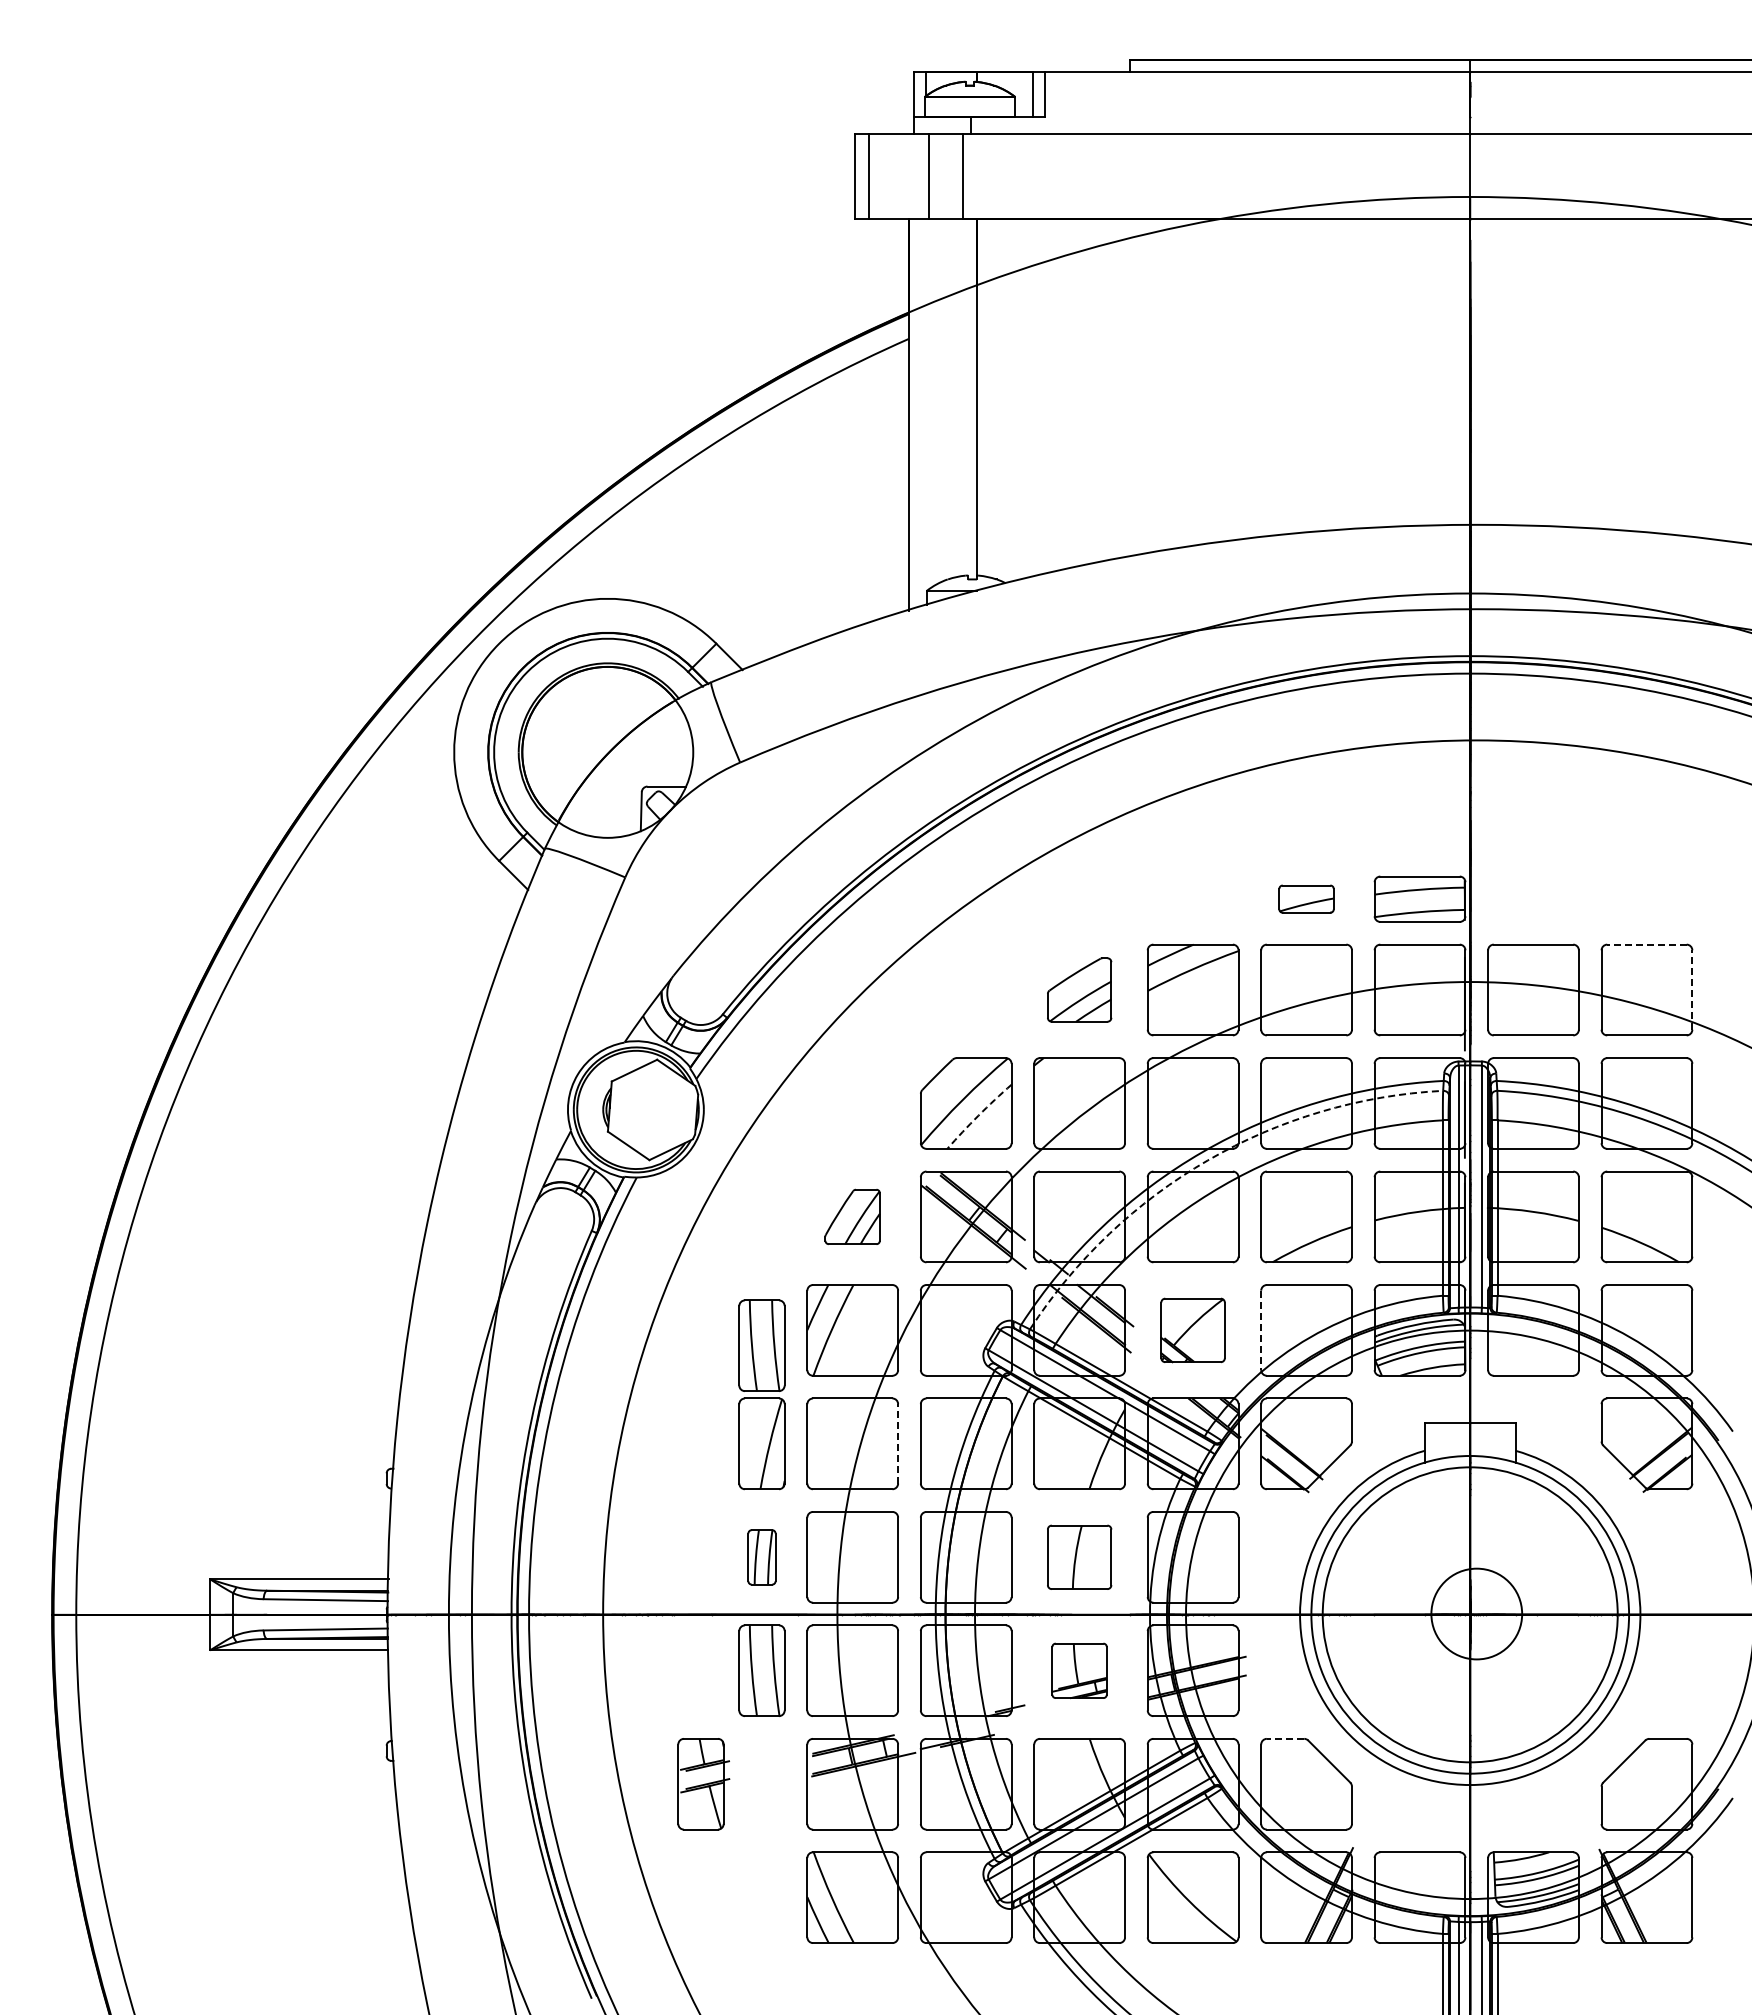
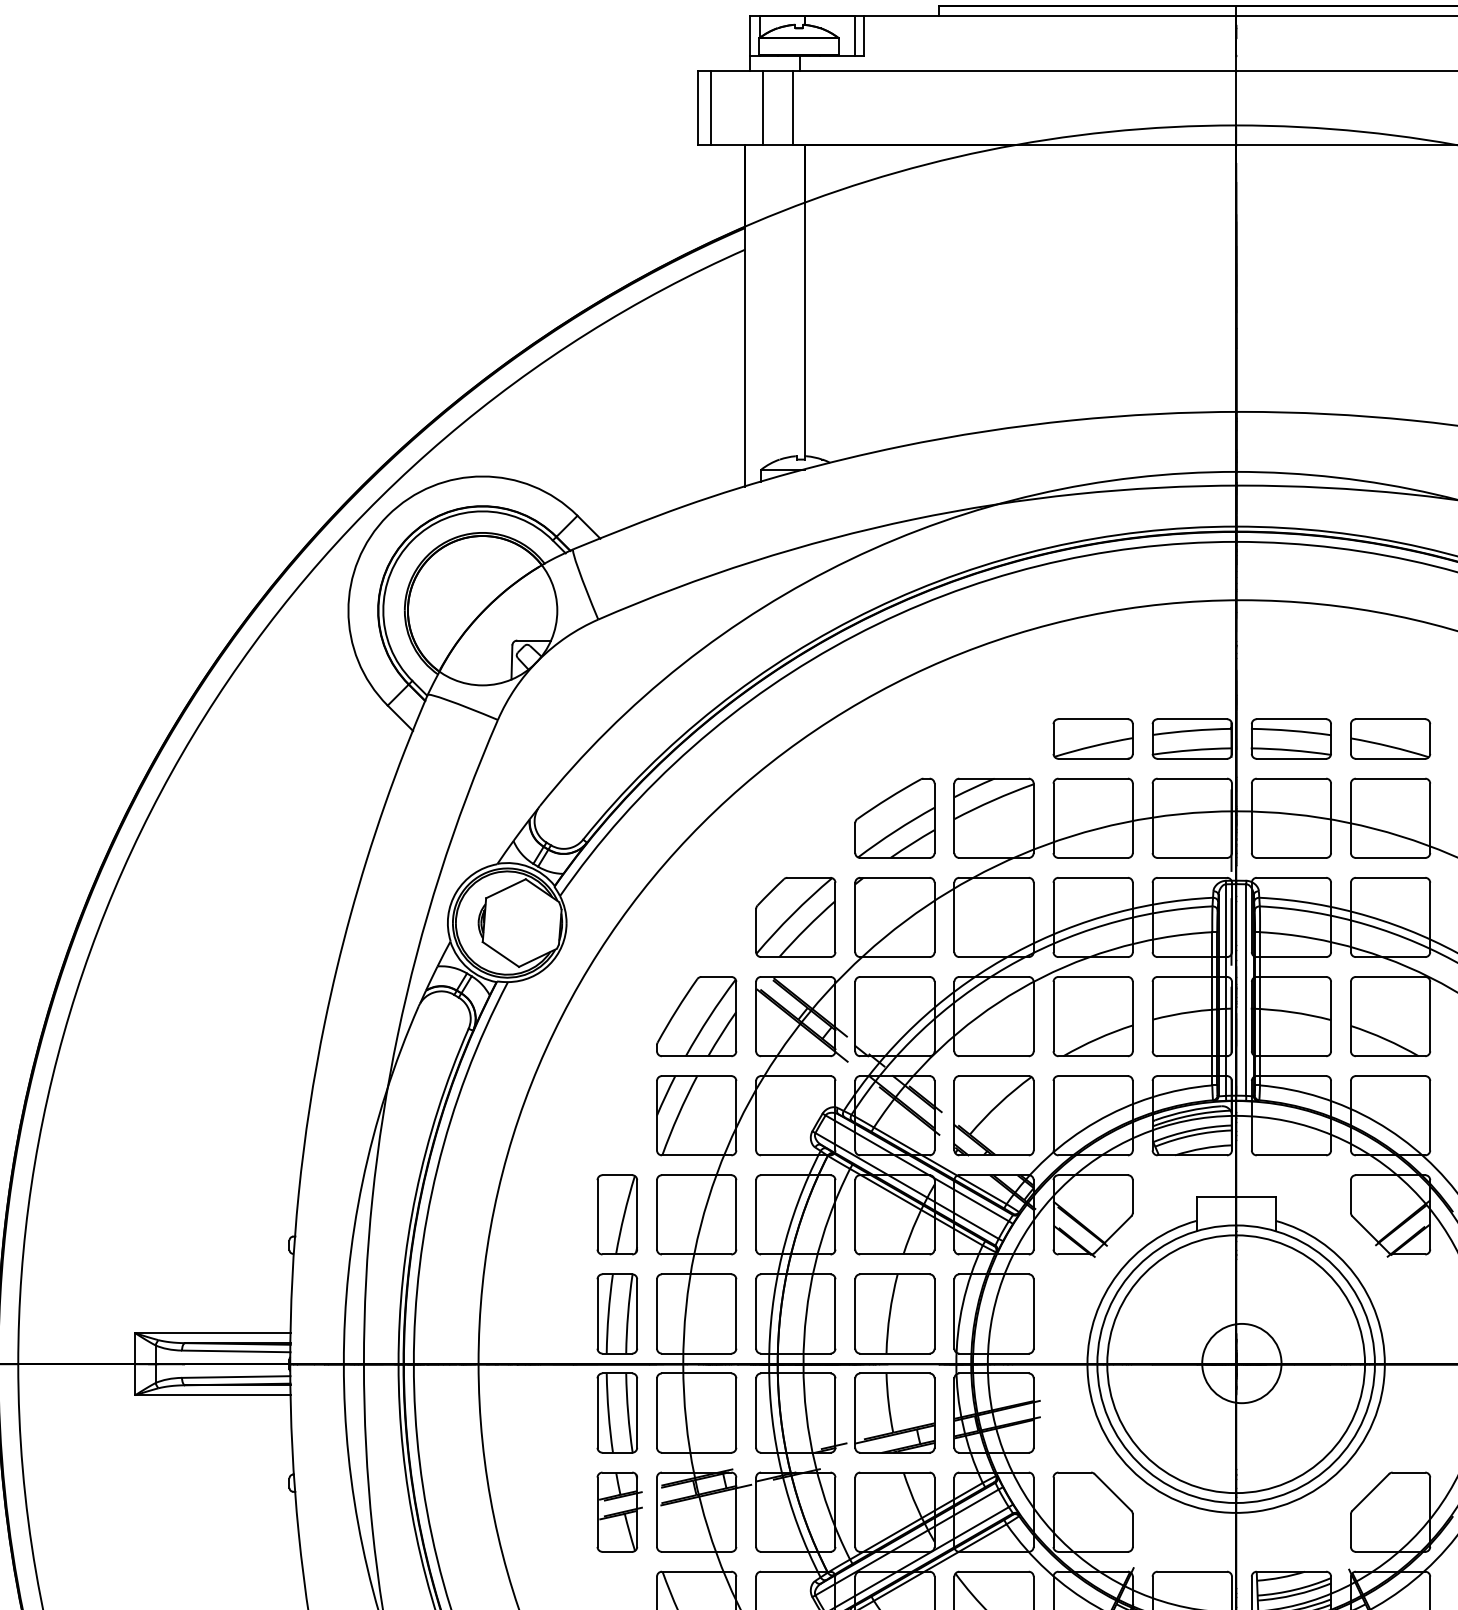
part: (1306, 898) -> (1093, 738), size x1.67
part: (1533, 898) -> (1291, 738), added
part: (1646, 898) -> (1390, 738), added
line: (1646, 944) -> (1390, 778), dashed -> solid
part: (1079, 989) -> (894, 817), size x1.43
line: (1692, 990) -> (1430, 818), dashed -> solid
arc: (978, 1115) -> (806, 927), dashed -> solid
arc: (1207, 1160) -> (1006, 967), dashed -> solid
part: (852, 1216) -> (696, 1016), size x1.67
part: (1192, 1330) -> (993, 1115), size x1.43
line: (1261, 1330) -> (1053, 1115), dashed -> solid
part: (761, 1345) -> (616, 1128), removed
line: (898, 1443) -> (736, 1214), dashed -> solid
part: (761, 1557) -> (616, 1314), size x1.67
part: (1079, 1557) -> (894, 1314), size x1.43
part: (1079, 1670) -> (894, 1412), size x1.67
line: (1285, 1738) -> (1074, 1472), dashed -> solid
part: (703, 1784) -> (619, 1512), moved

